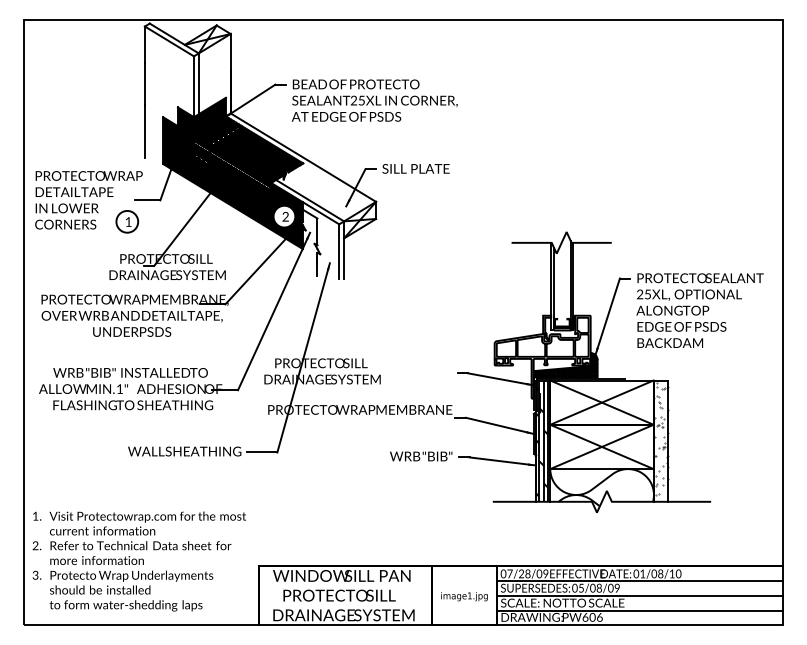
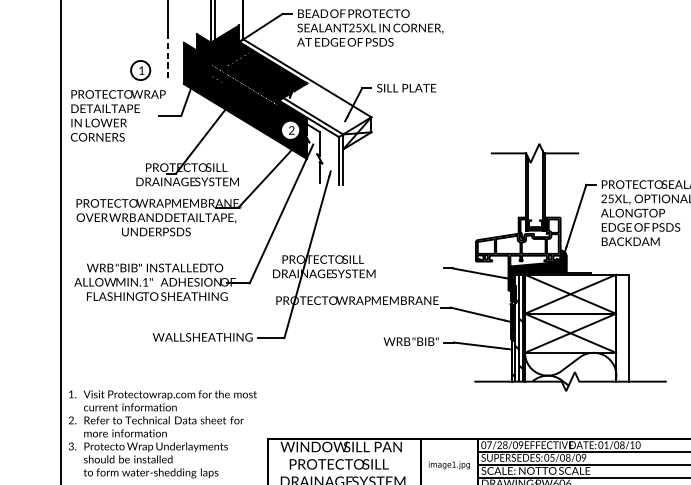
line: (144, 130) -> (167, 54), solid -> dashed
part: (127, 221) -> (140, 70), moved
hatch: (661, 439) -> (623, 326), removed

